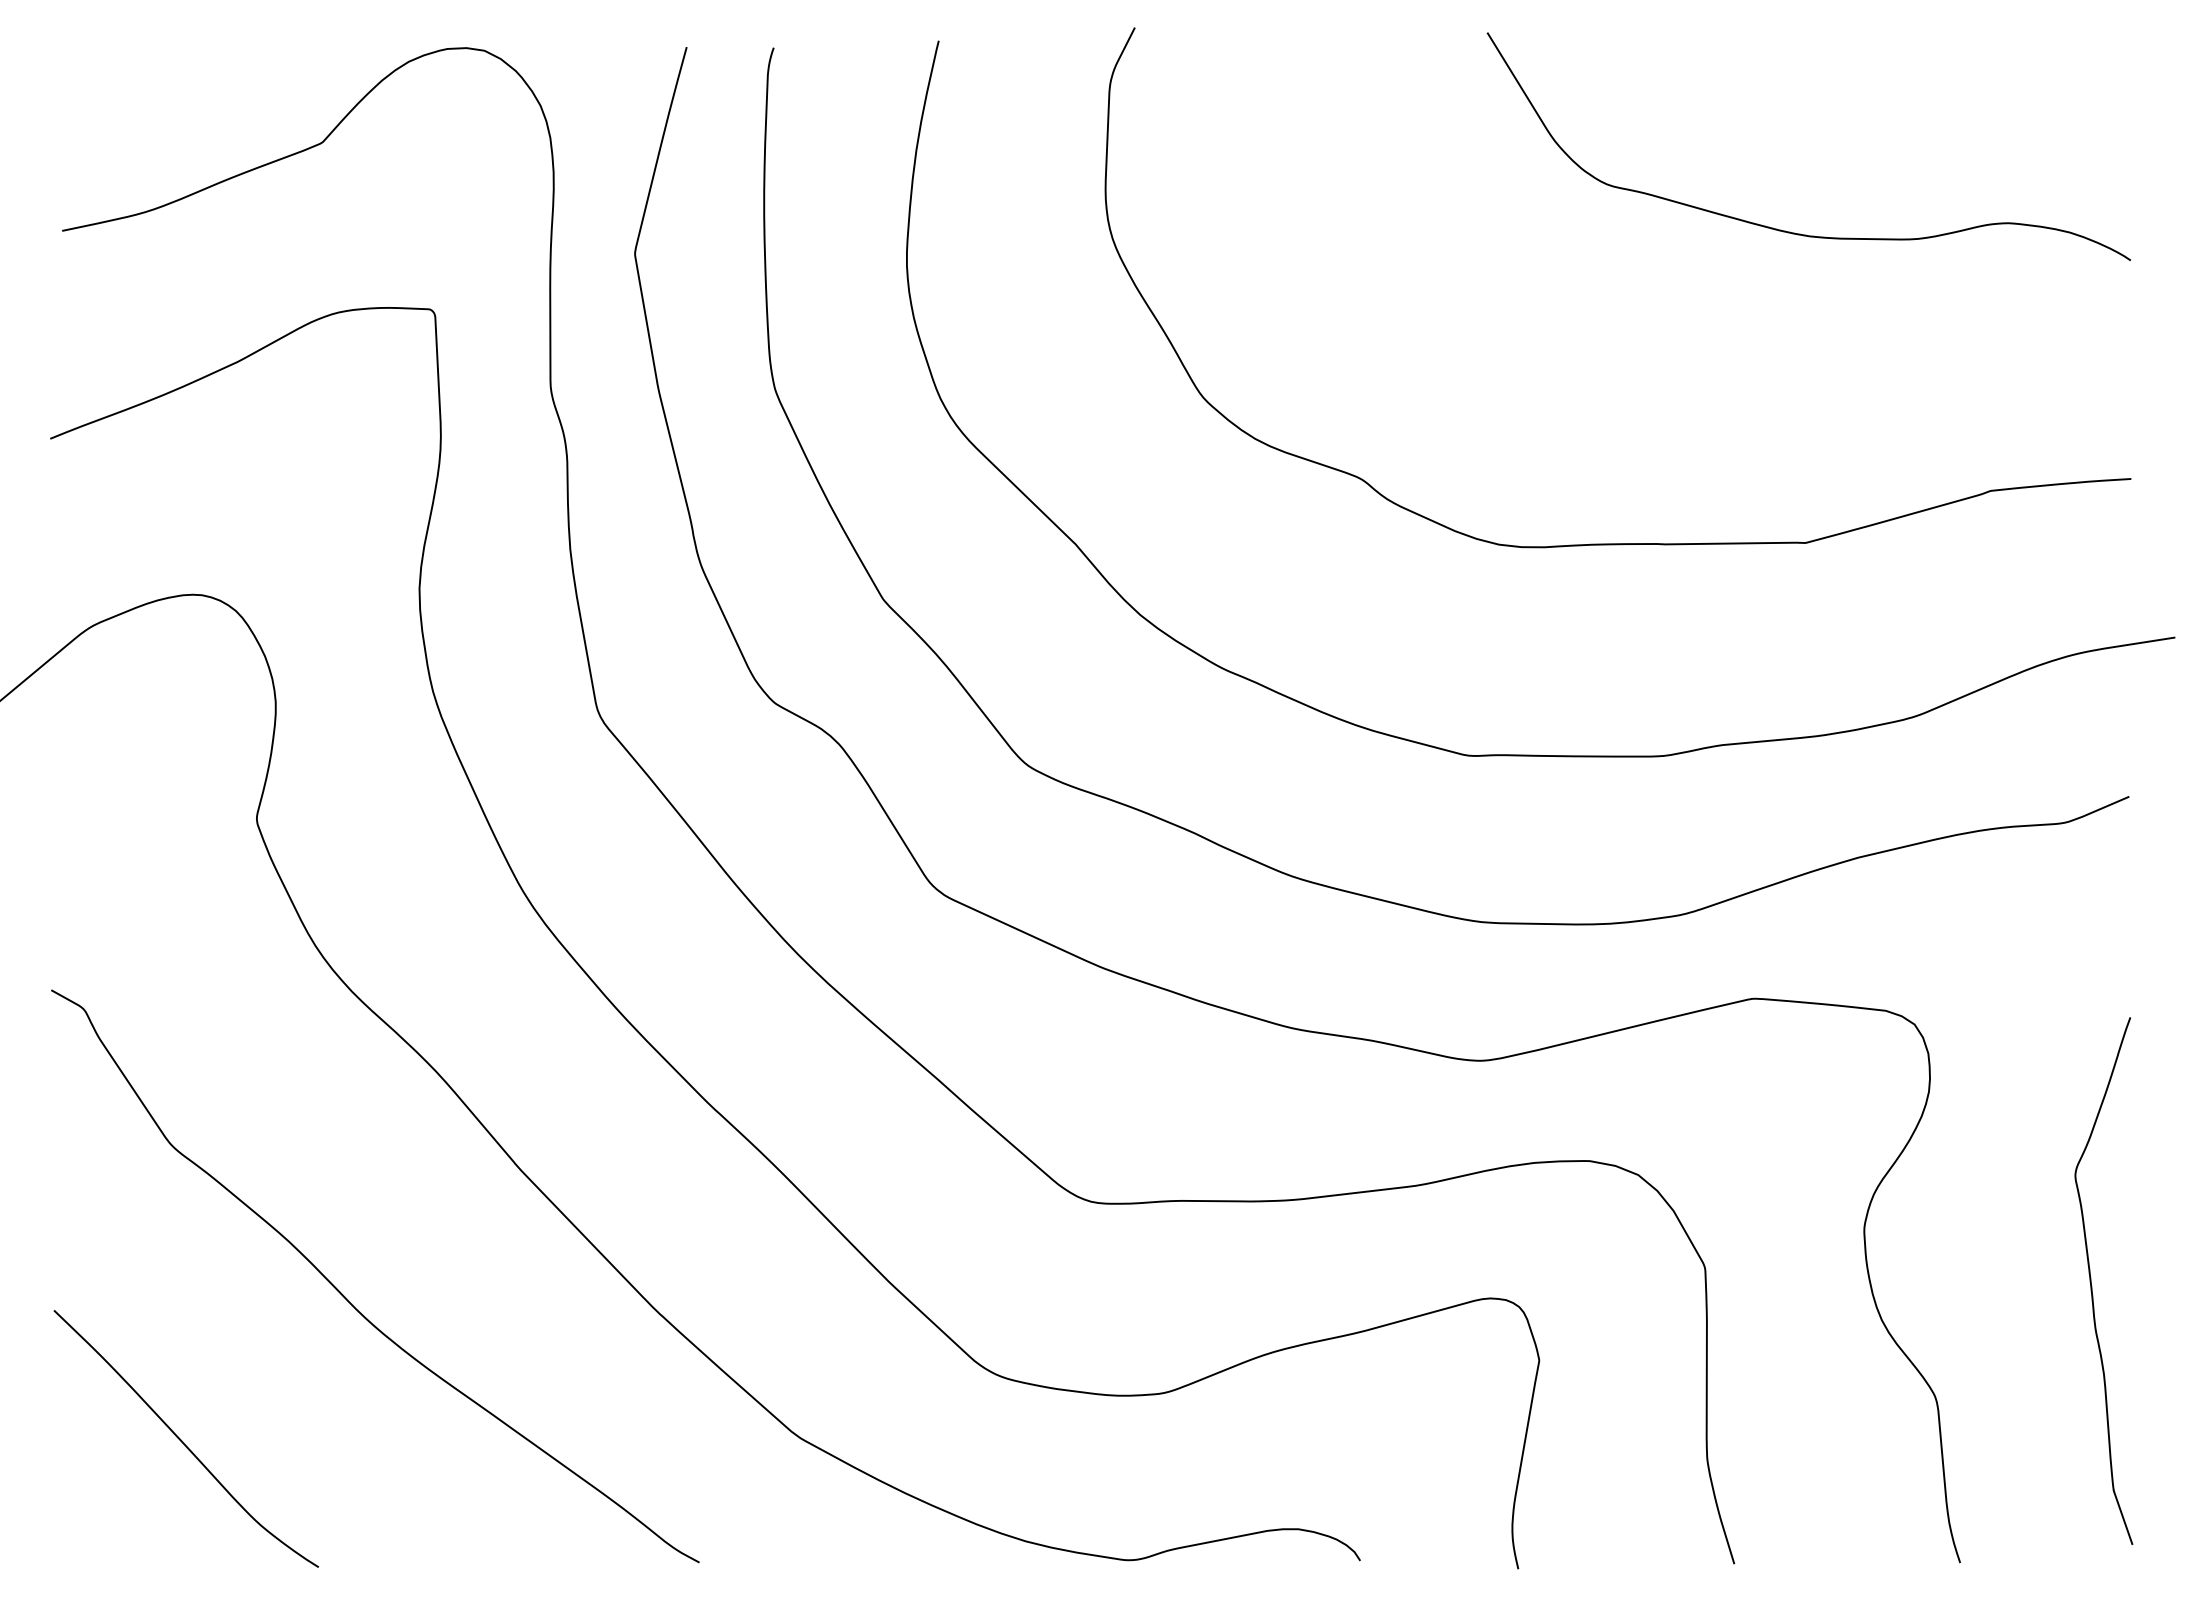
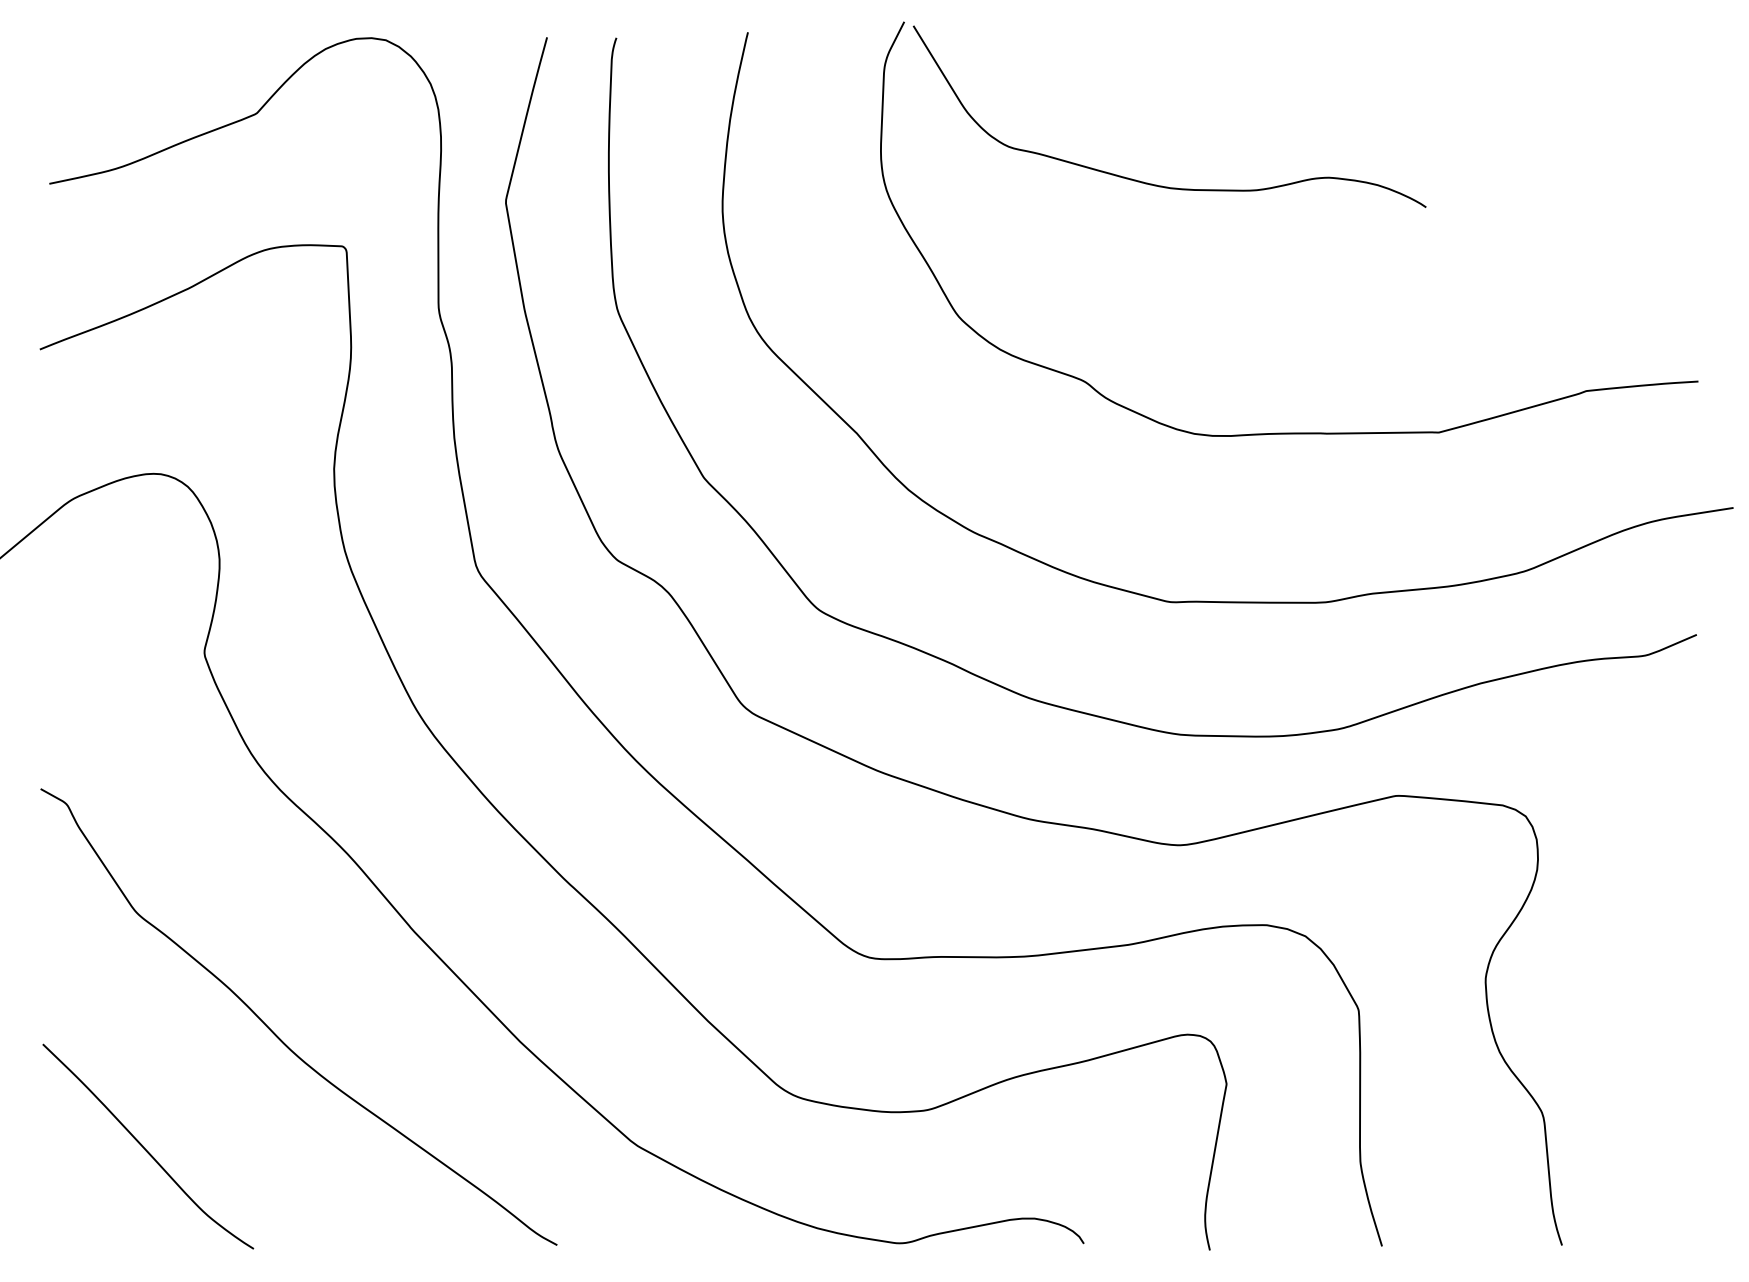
curve: (1790, 231) -> (1155, 184), moved
curve: (2091, 1280) -> (1666, 1020), removed

